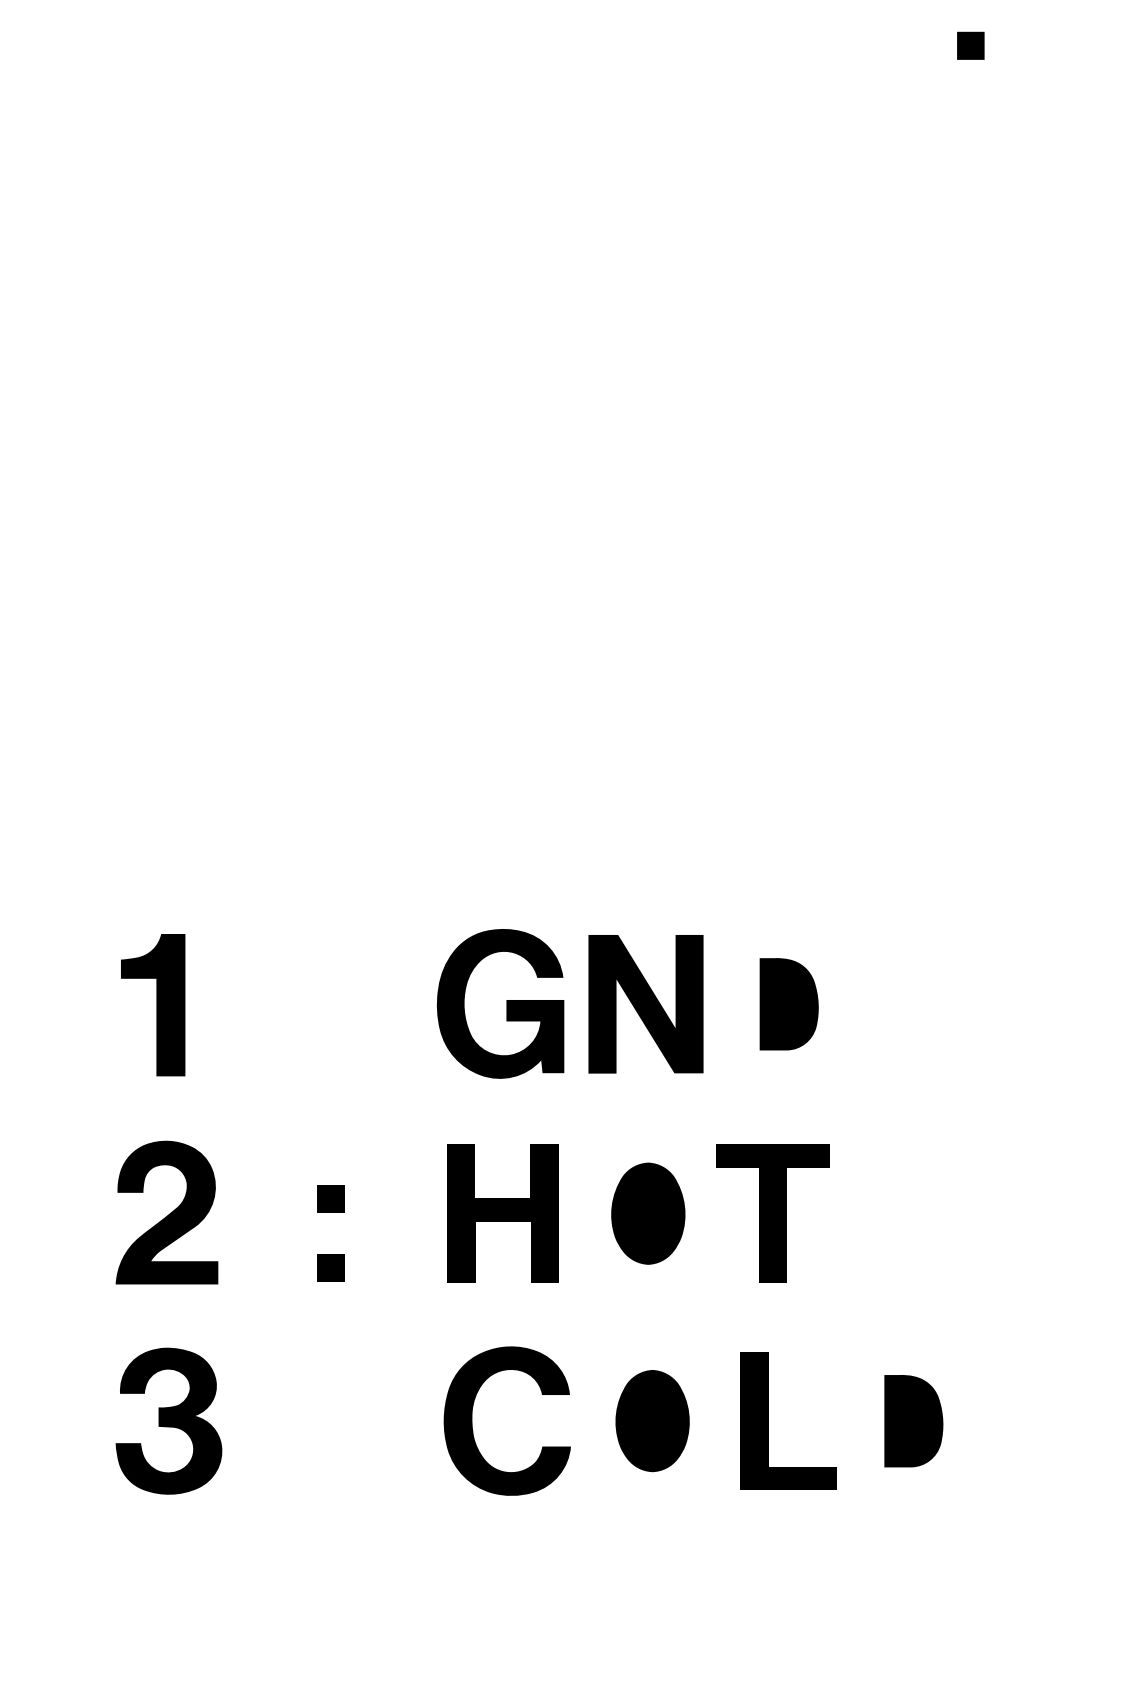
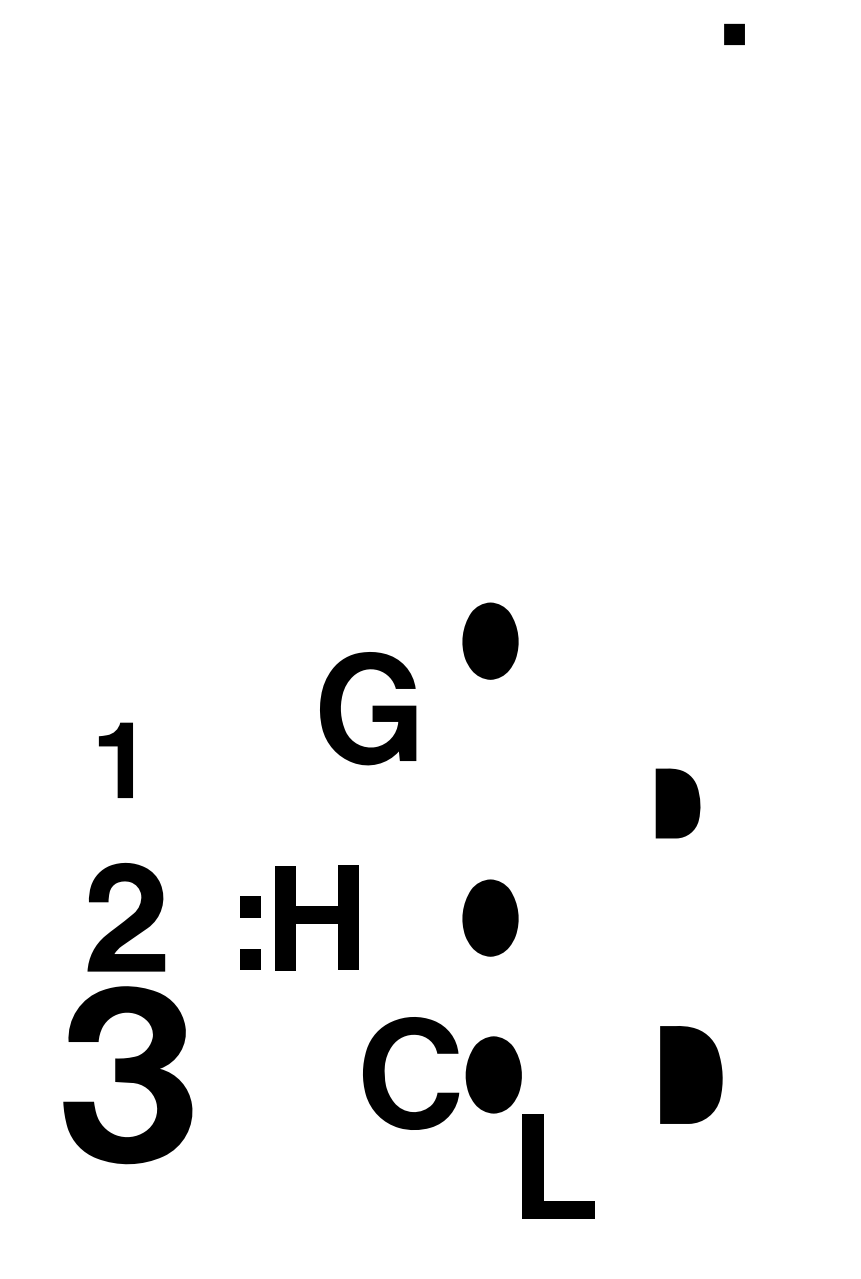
part: (648, 847) -> (490, 641), added
part: (500, 1003) -> (368, 708), moved
part: (645, 1004) -> (488, 759), removed
part: (788, 1004) -> (677, 803), moved
part: (153, 1005) -> (116, 760), size x0.7
part: (502, 1213) -> (316, 917), moved
fill: (773, 1213) -> (585, 917), removed
part: (168, 1420) -> (127, 1074), size x1.6
part: (472, 1420) -> (384, 1073), moved
part: (768, 1420) -> (543, 1166), moved
part: (913, 1421) -> (691, 1075), size x1.4

